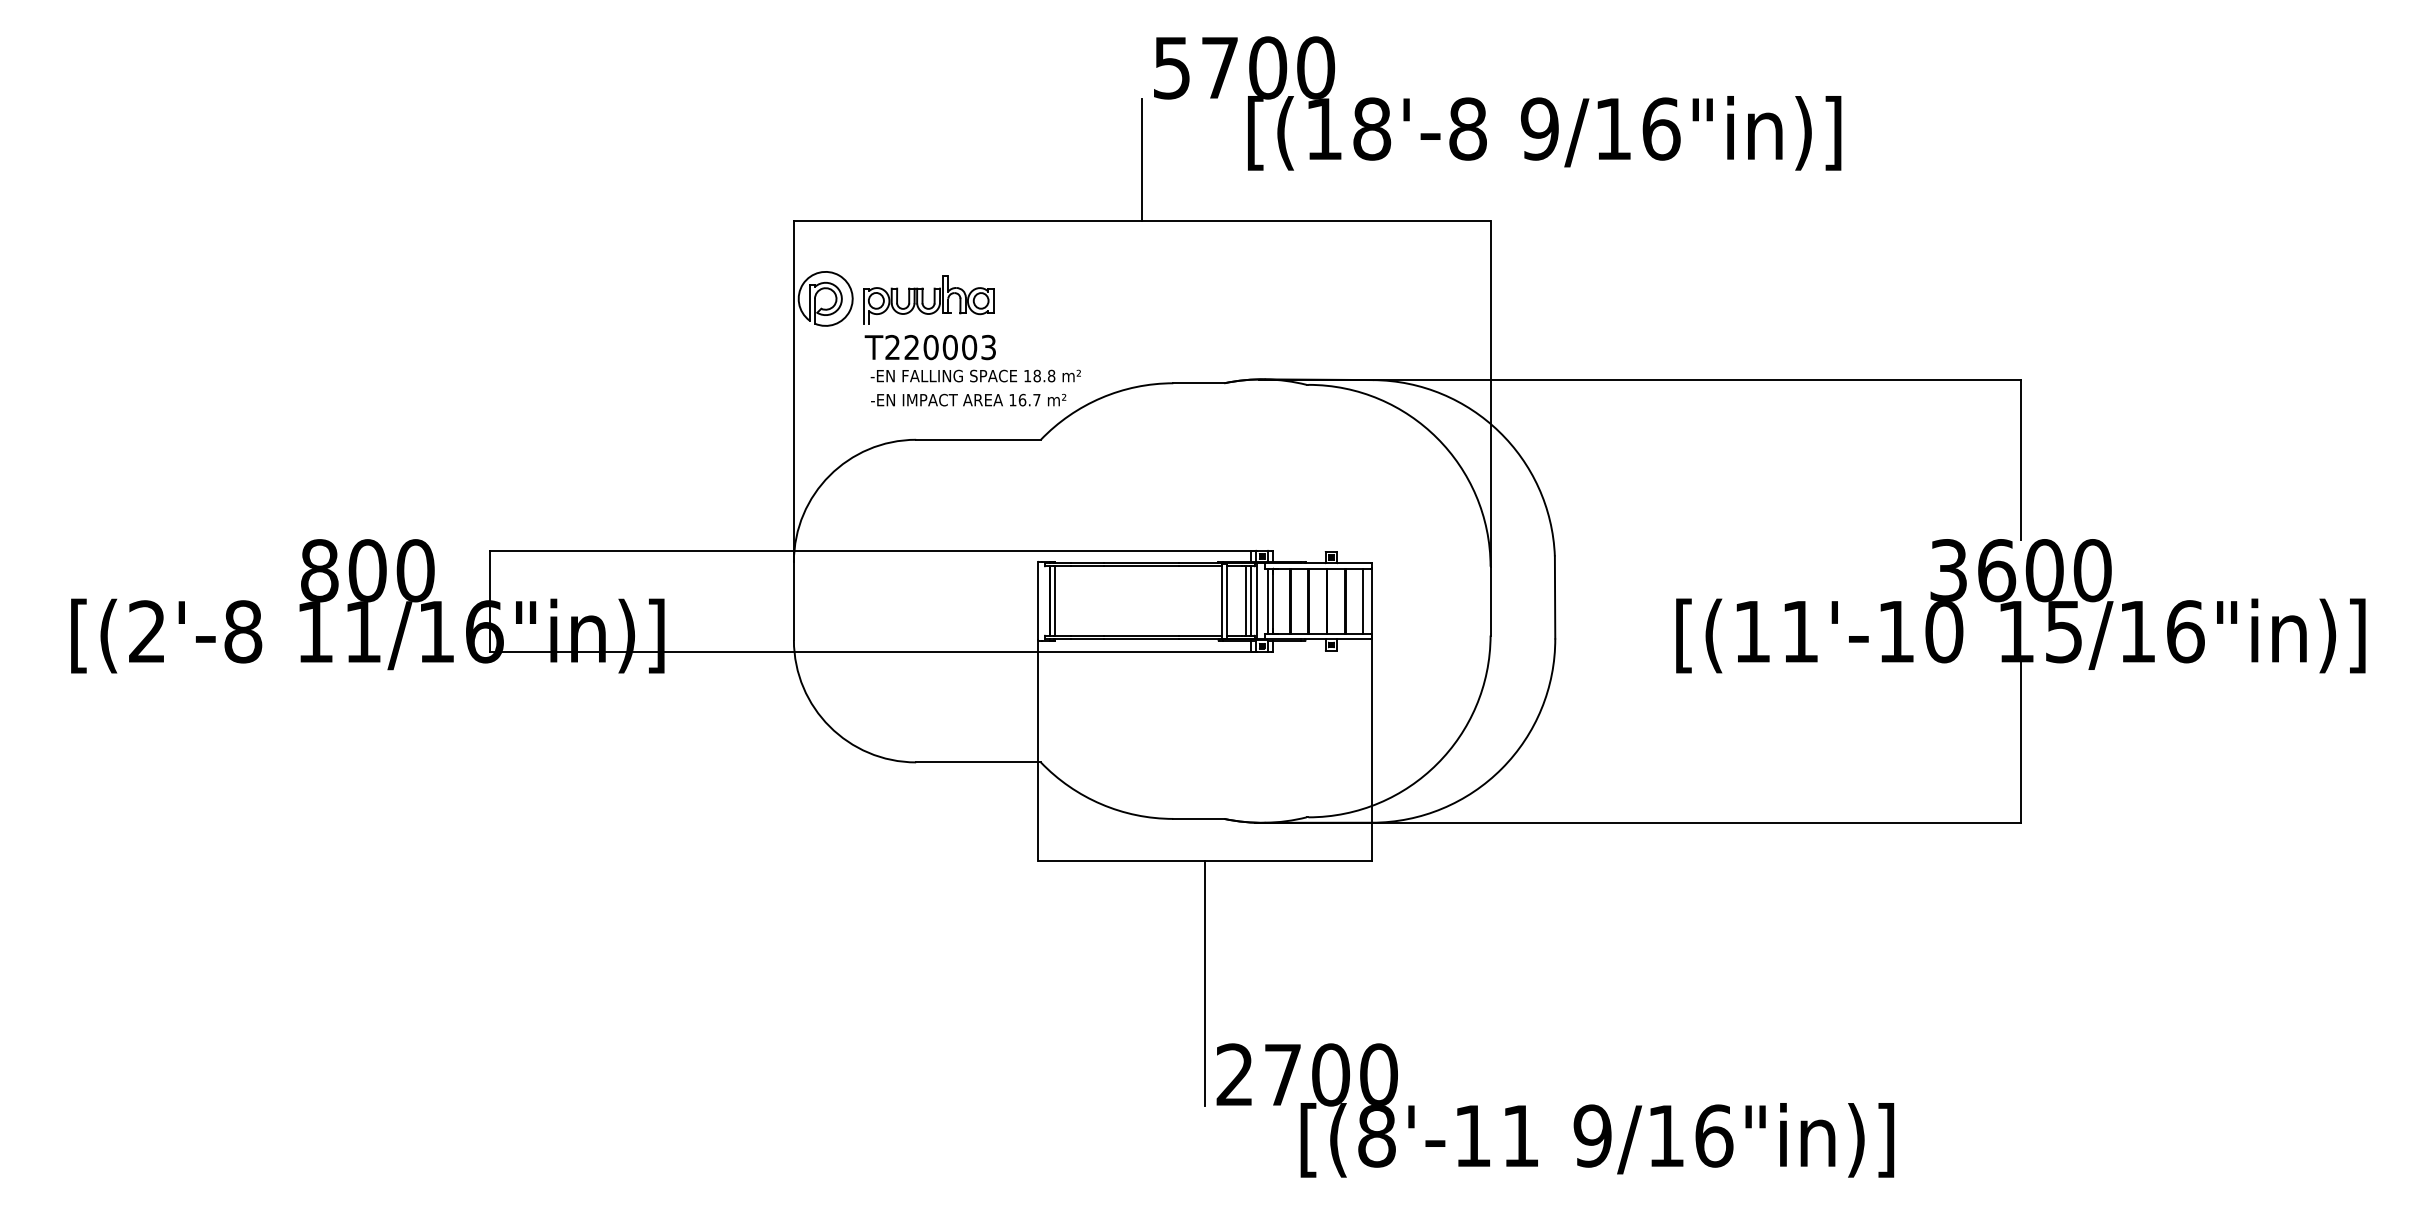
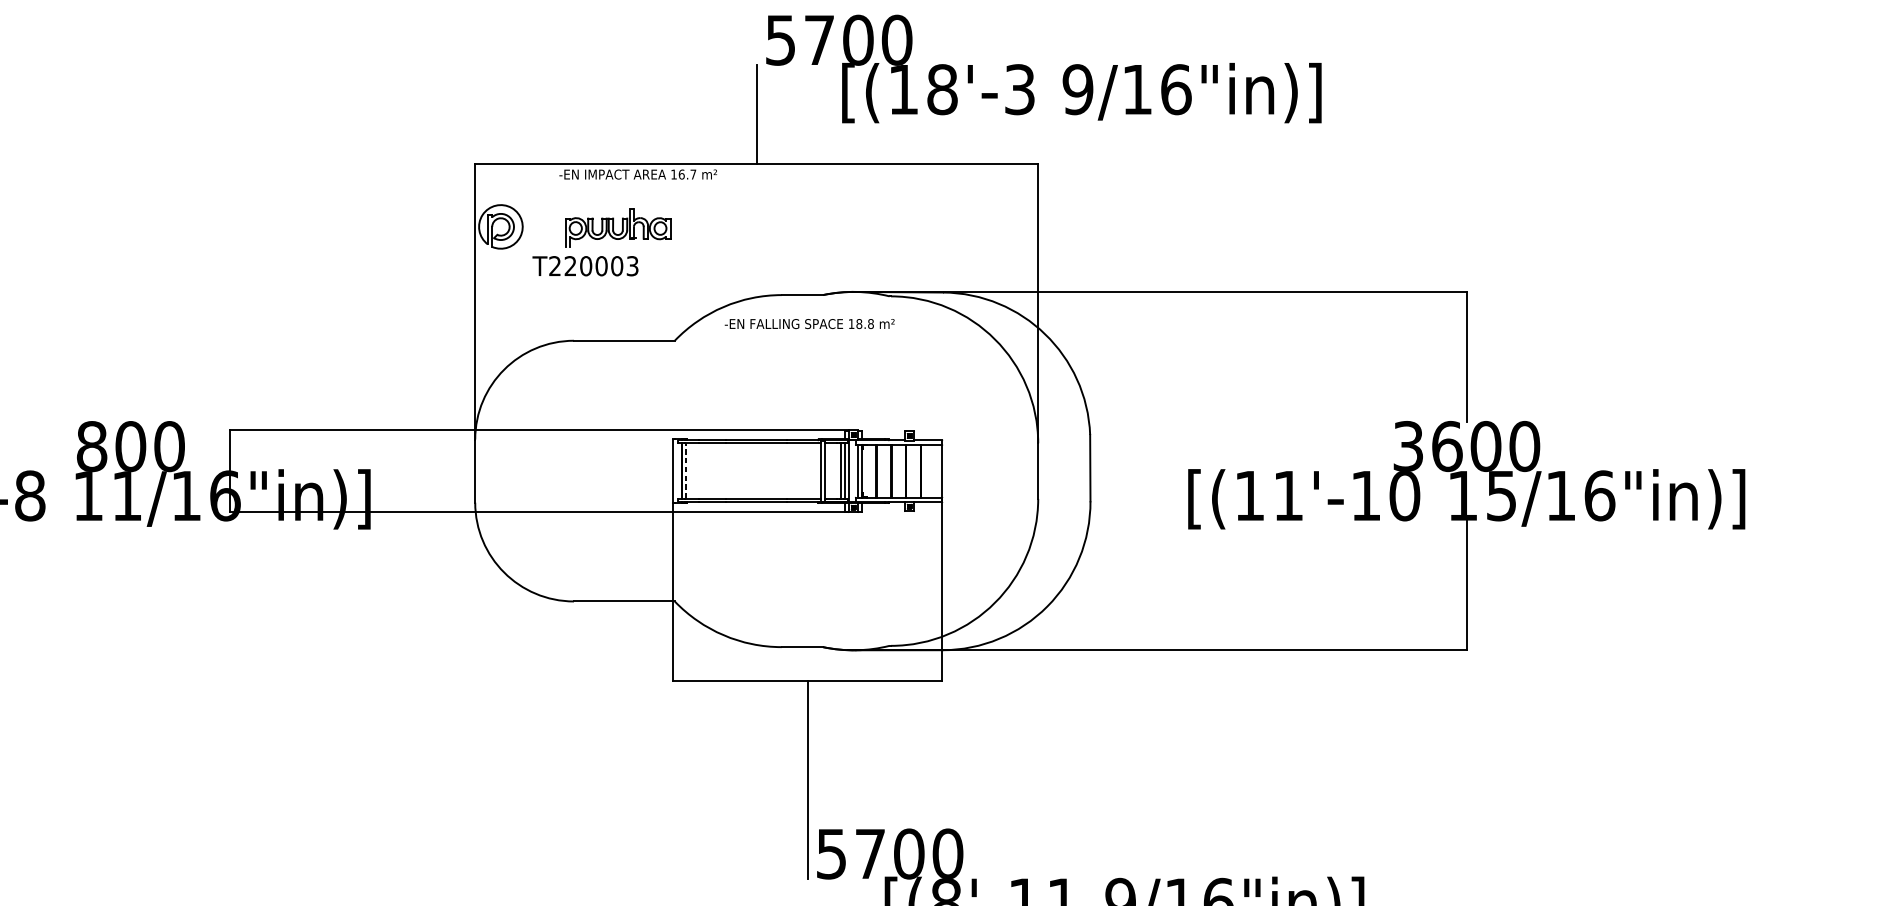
text: (1467, 128) -> (1019, 89), [(18'-8 -> [(18'-3
part: (928, 299) -> (617, 227), moved
text: (975, 375) -> (809, 323), moved
text: (968, 399) -> (638, 174), moved
line: (1363, 600) -> (935, 470), removed
line: (1055, 601) -> (686, 471), solid -> dashed
text: (1234, 1074) -> (831, 853), 2700 -> 5700

